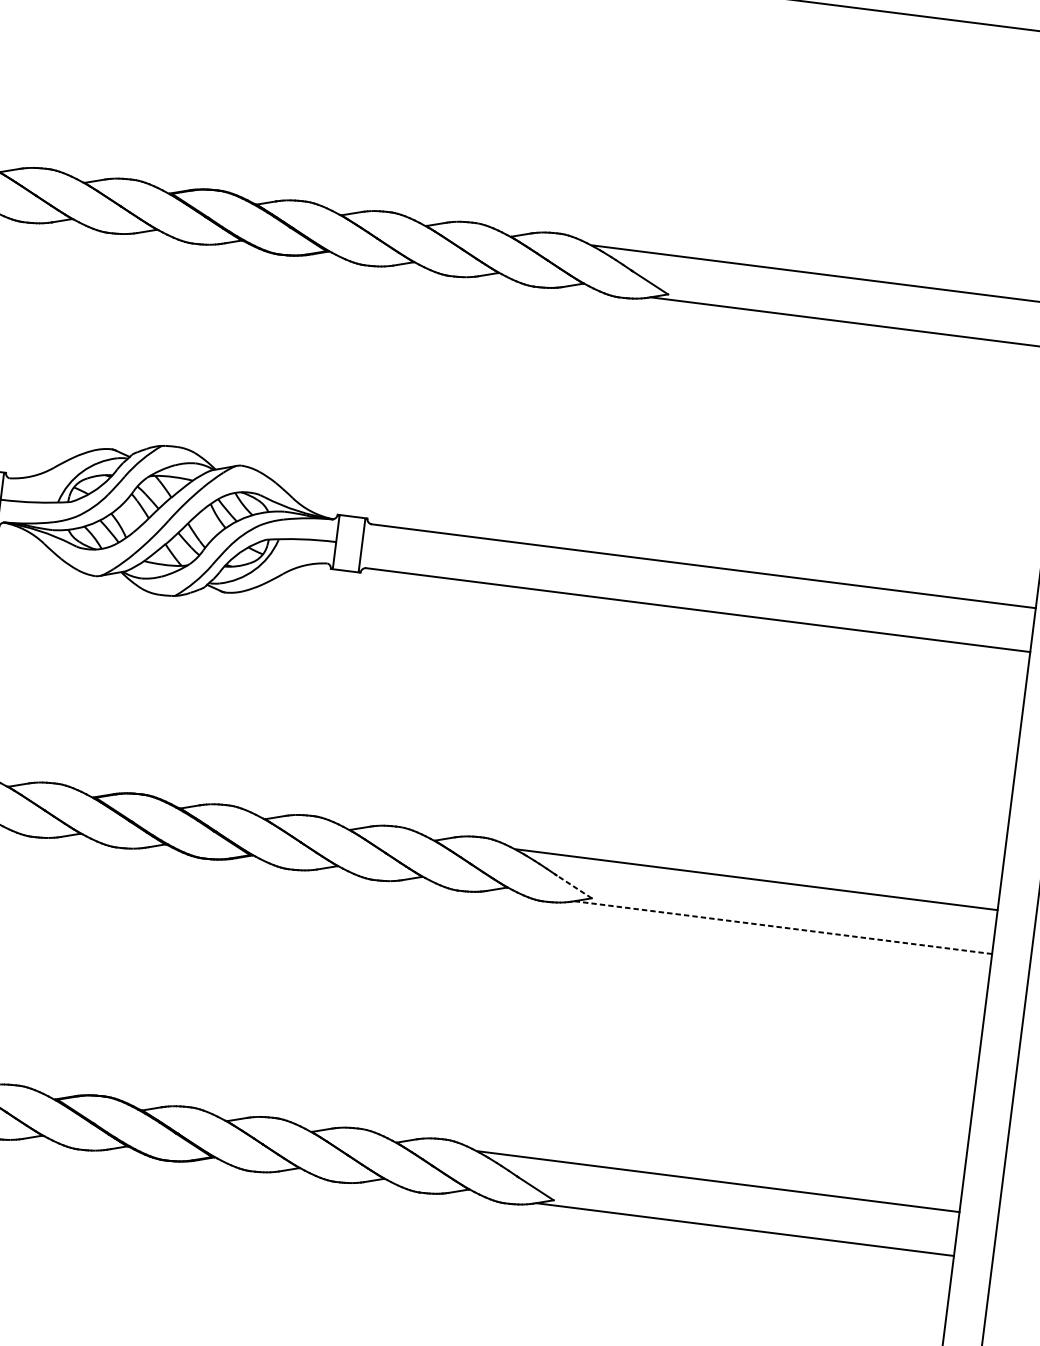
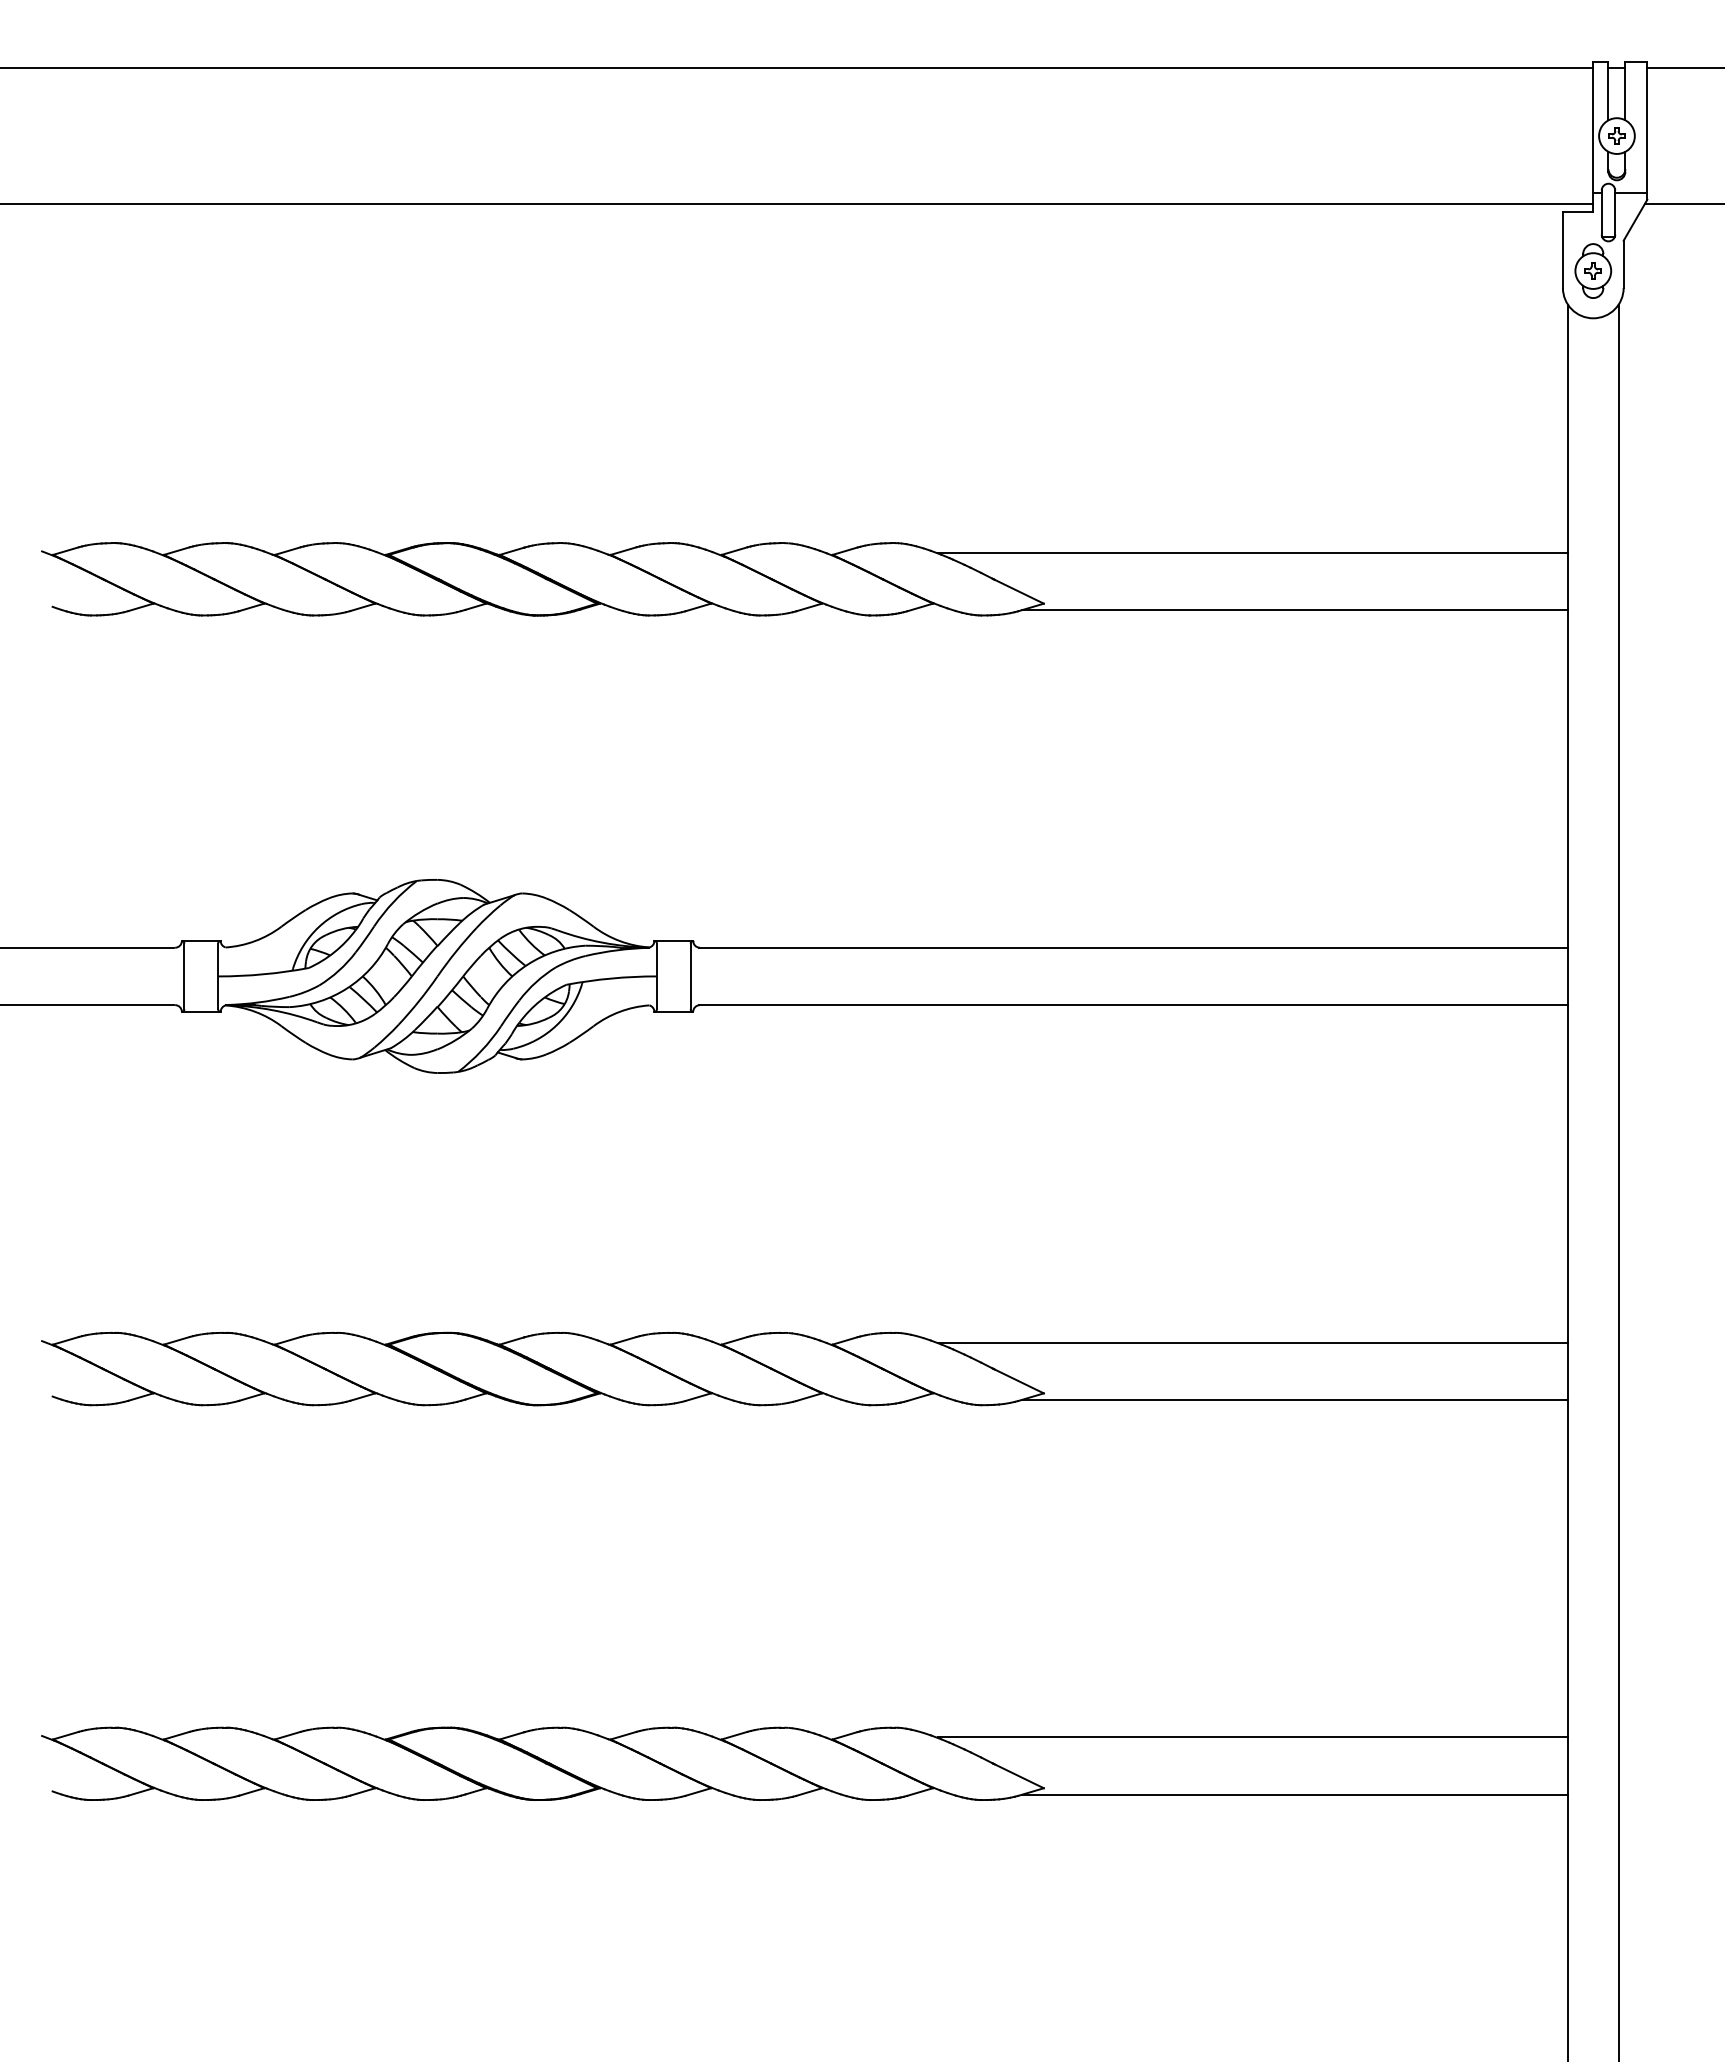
line: (573, 886) -> (1018, 1381), dashed -> solid
line: (782, 927) -> (1294, 1399), dashed -> solid

